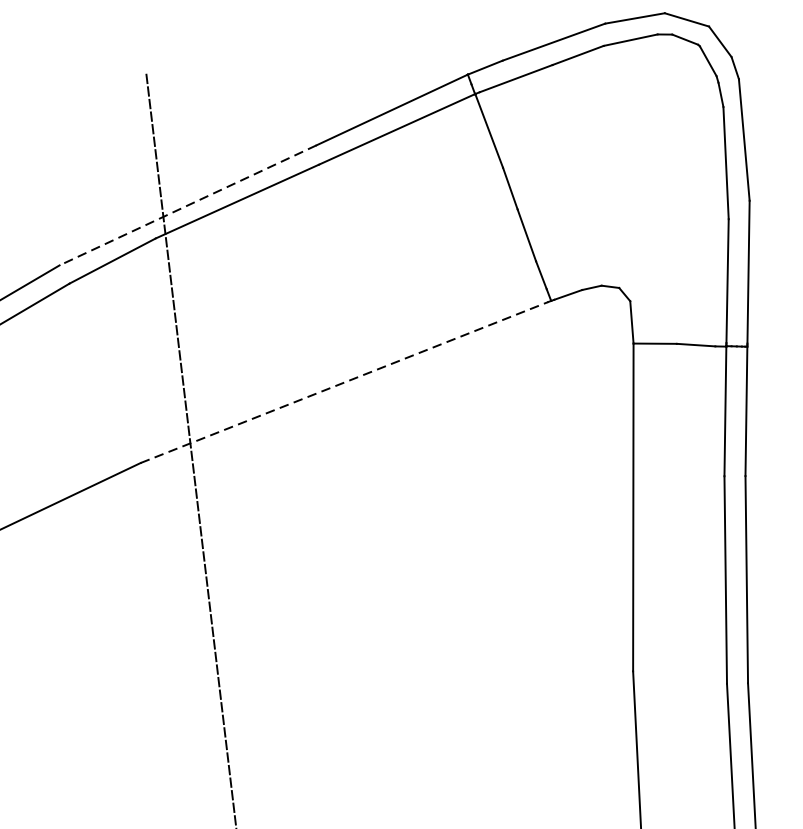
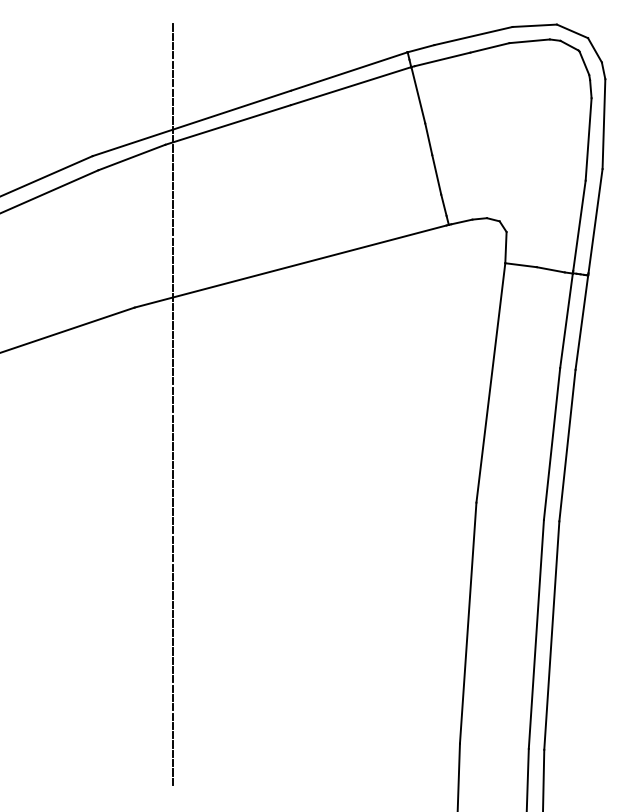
line: (187, 205) -> (191, 123), dashed -> solid
line: (345, 382) -> (291, 266), dashed -> solid

